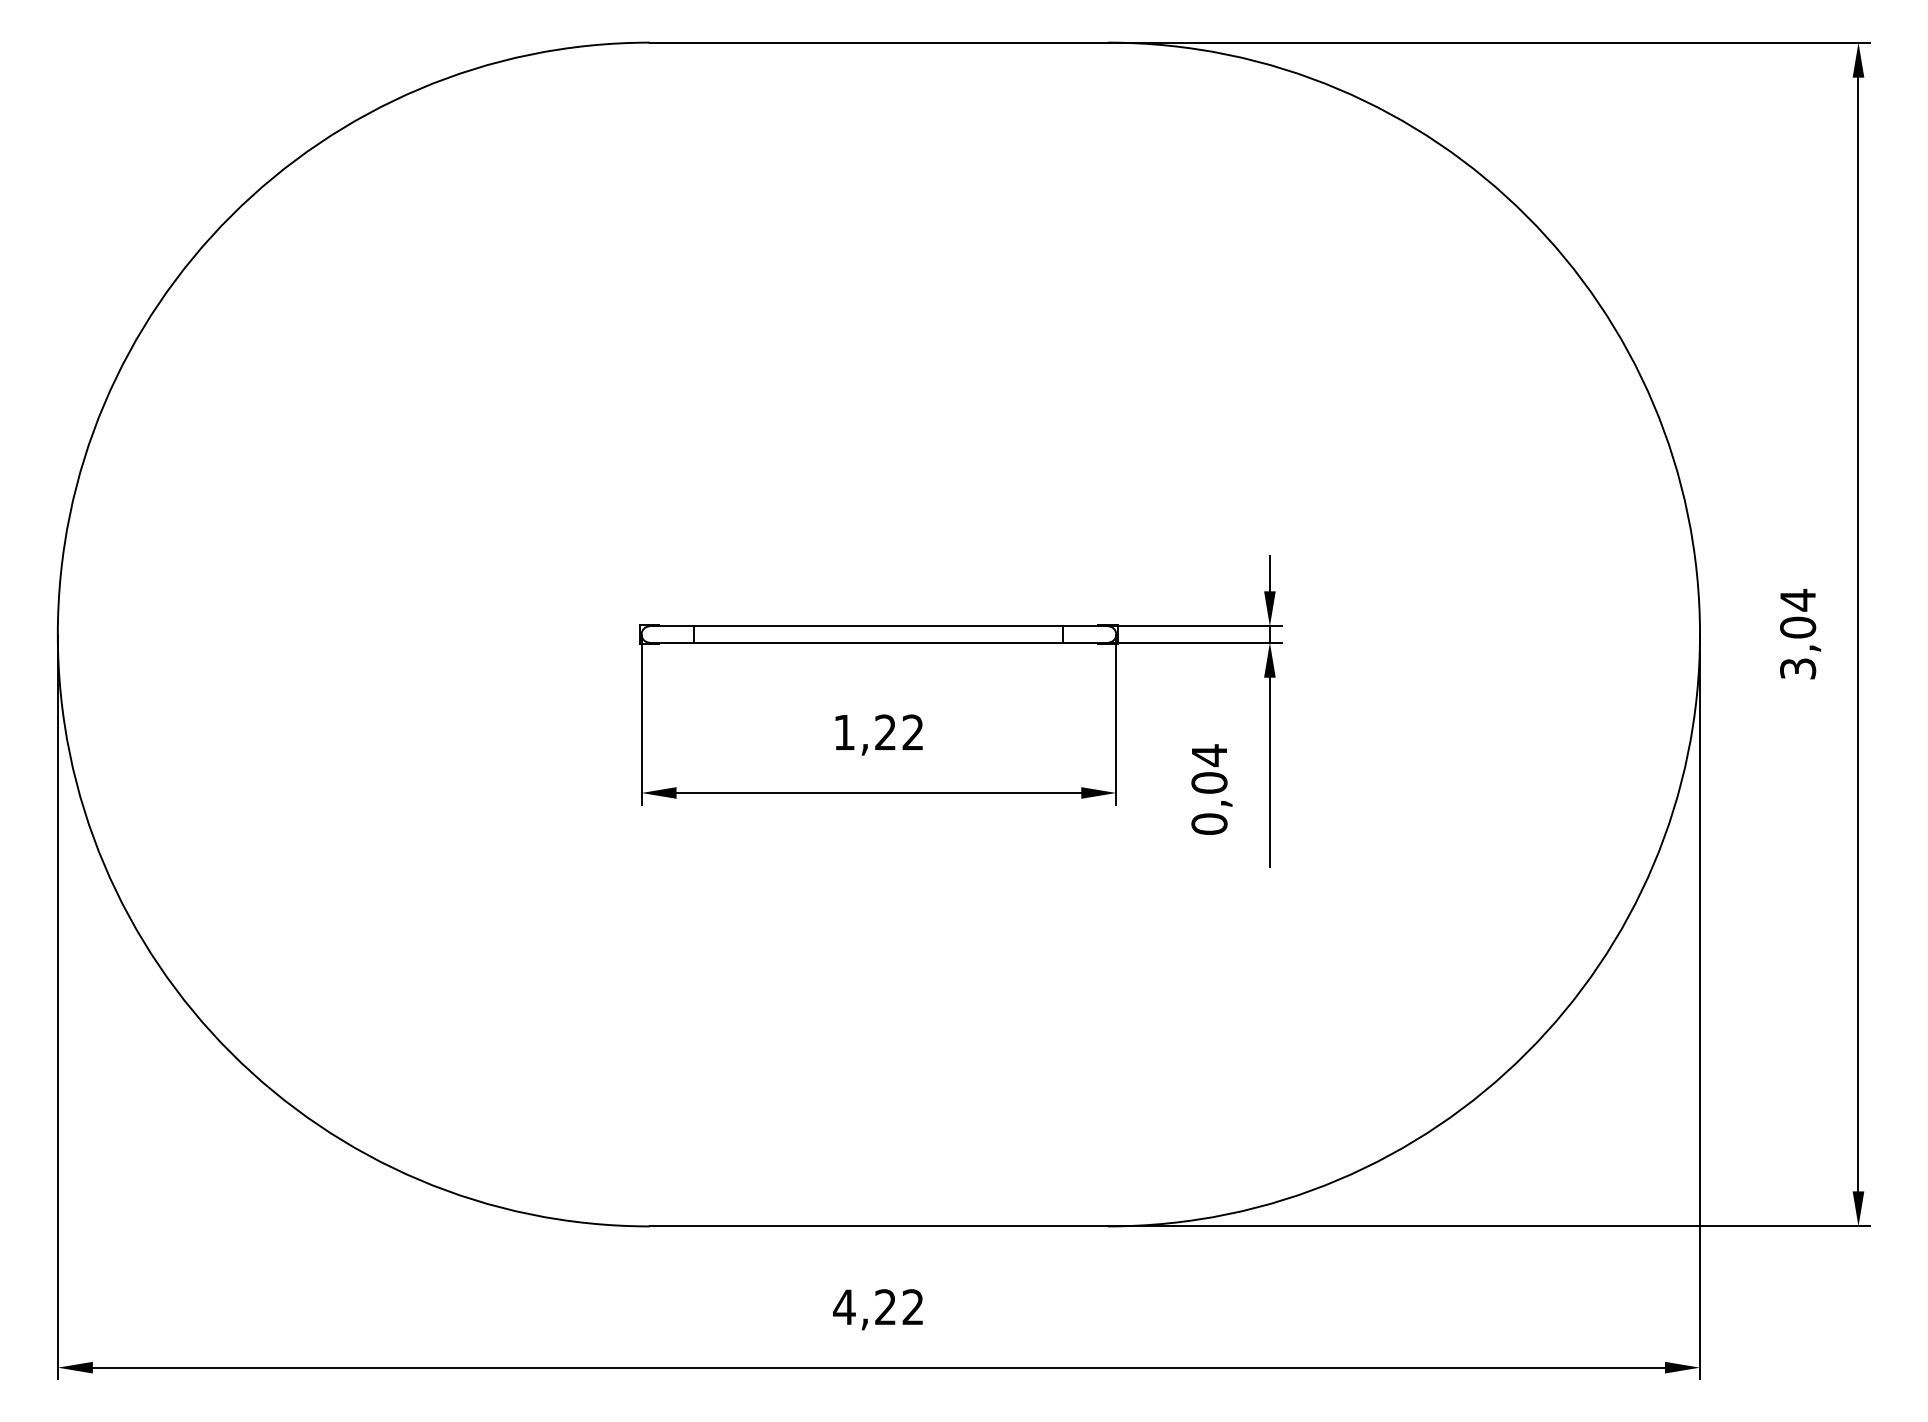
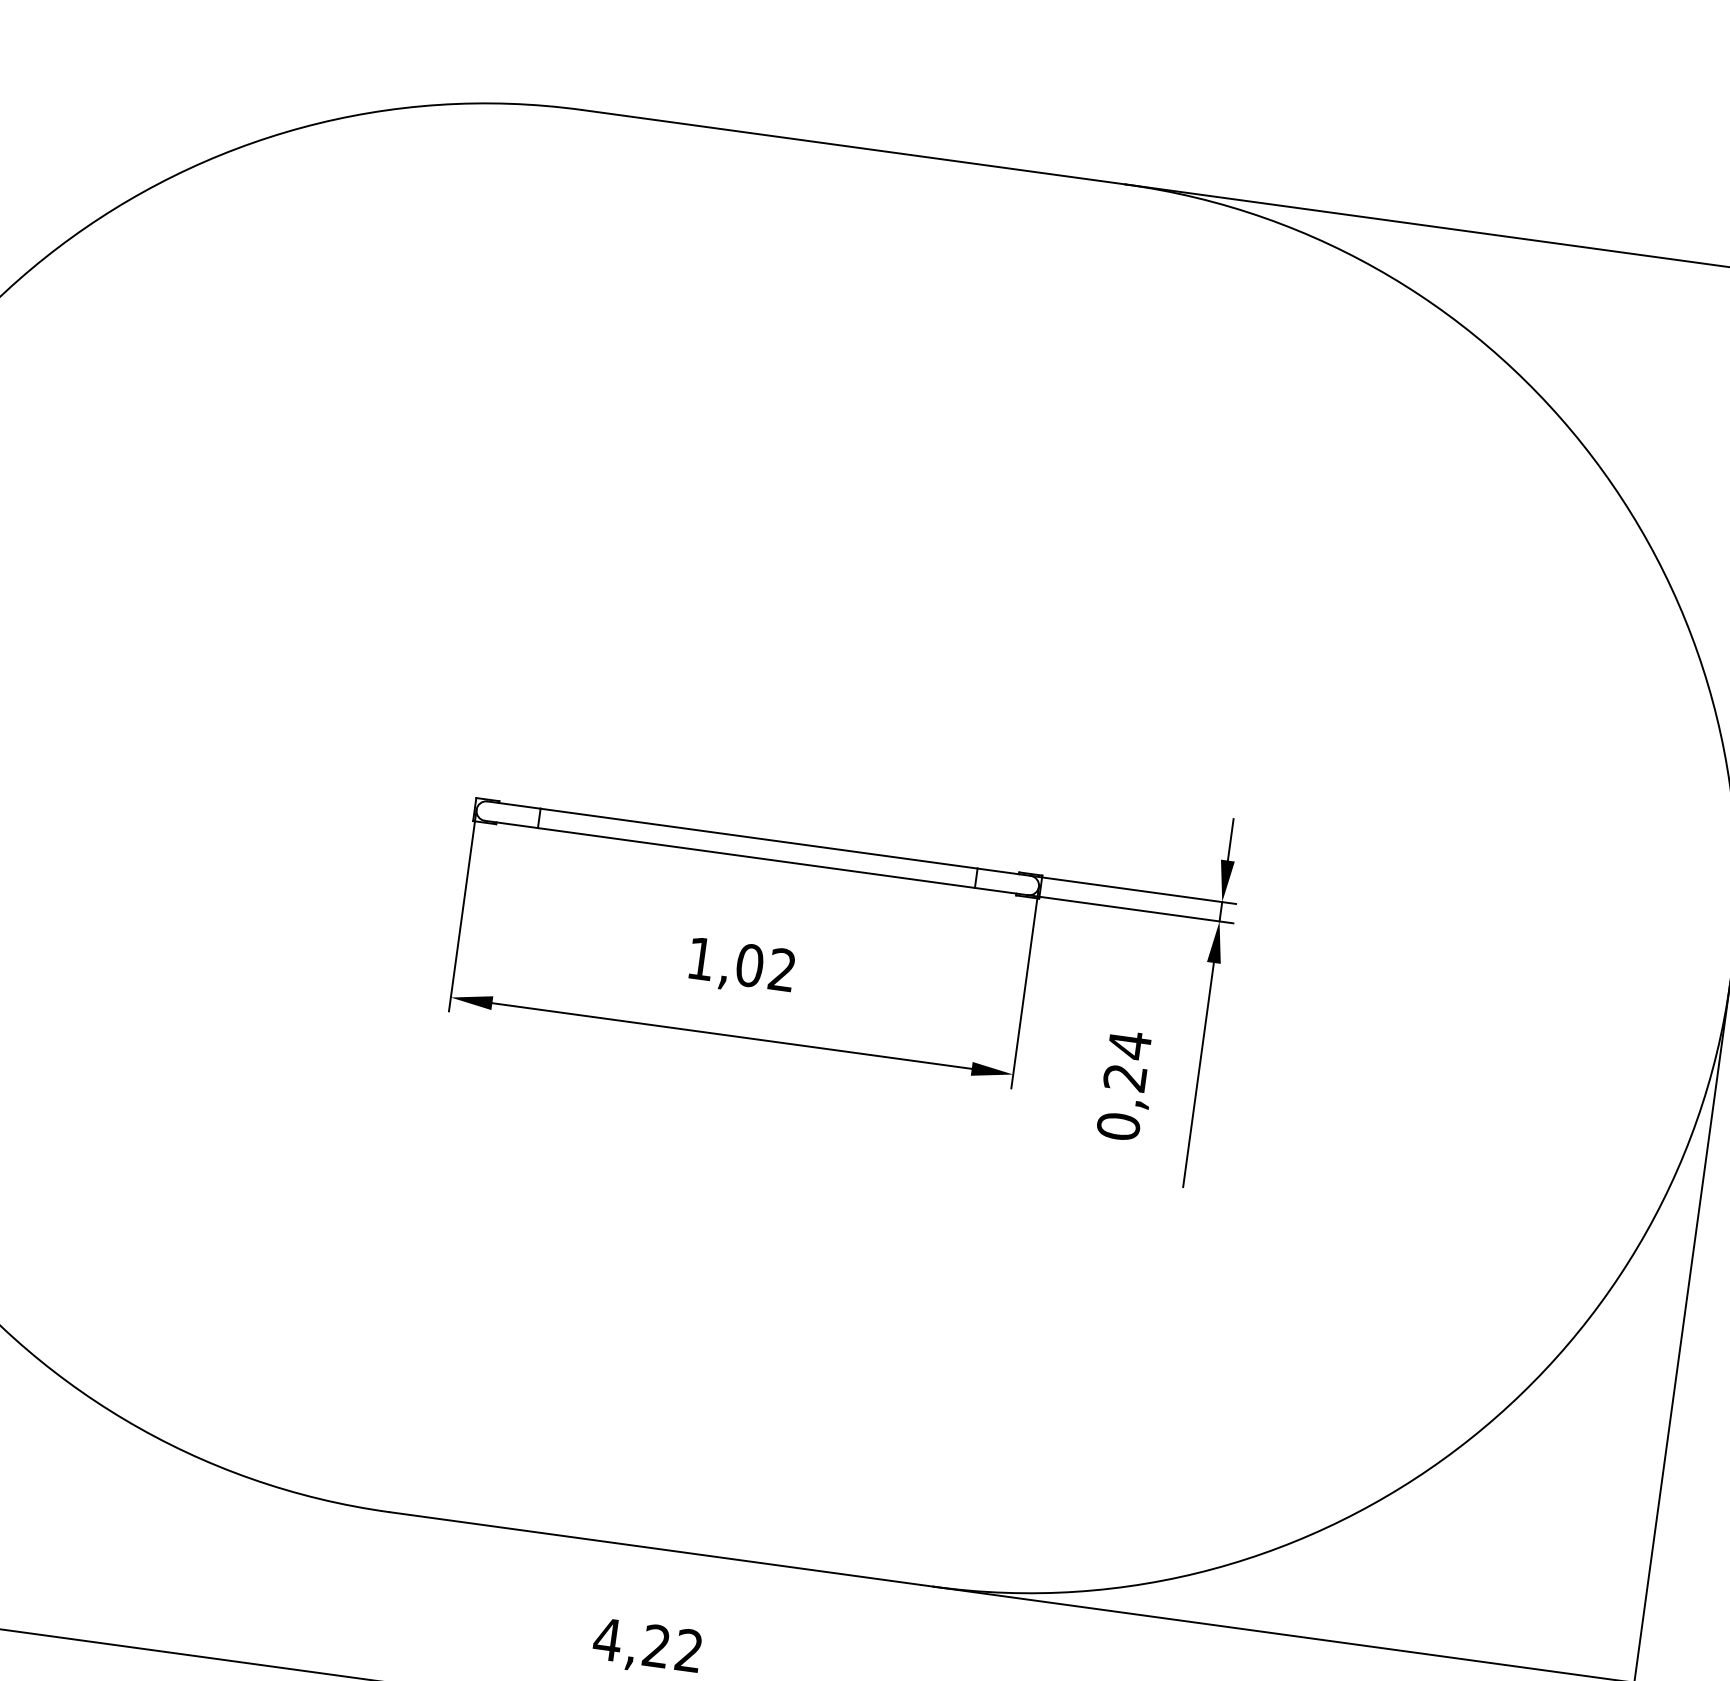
text: (885, 732) -> (749, 965), 1,22 -> 1,02
text: (1209, 782) -> (1125, 1077), 0,04 -> 0,24

